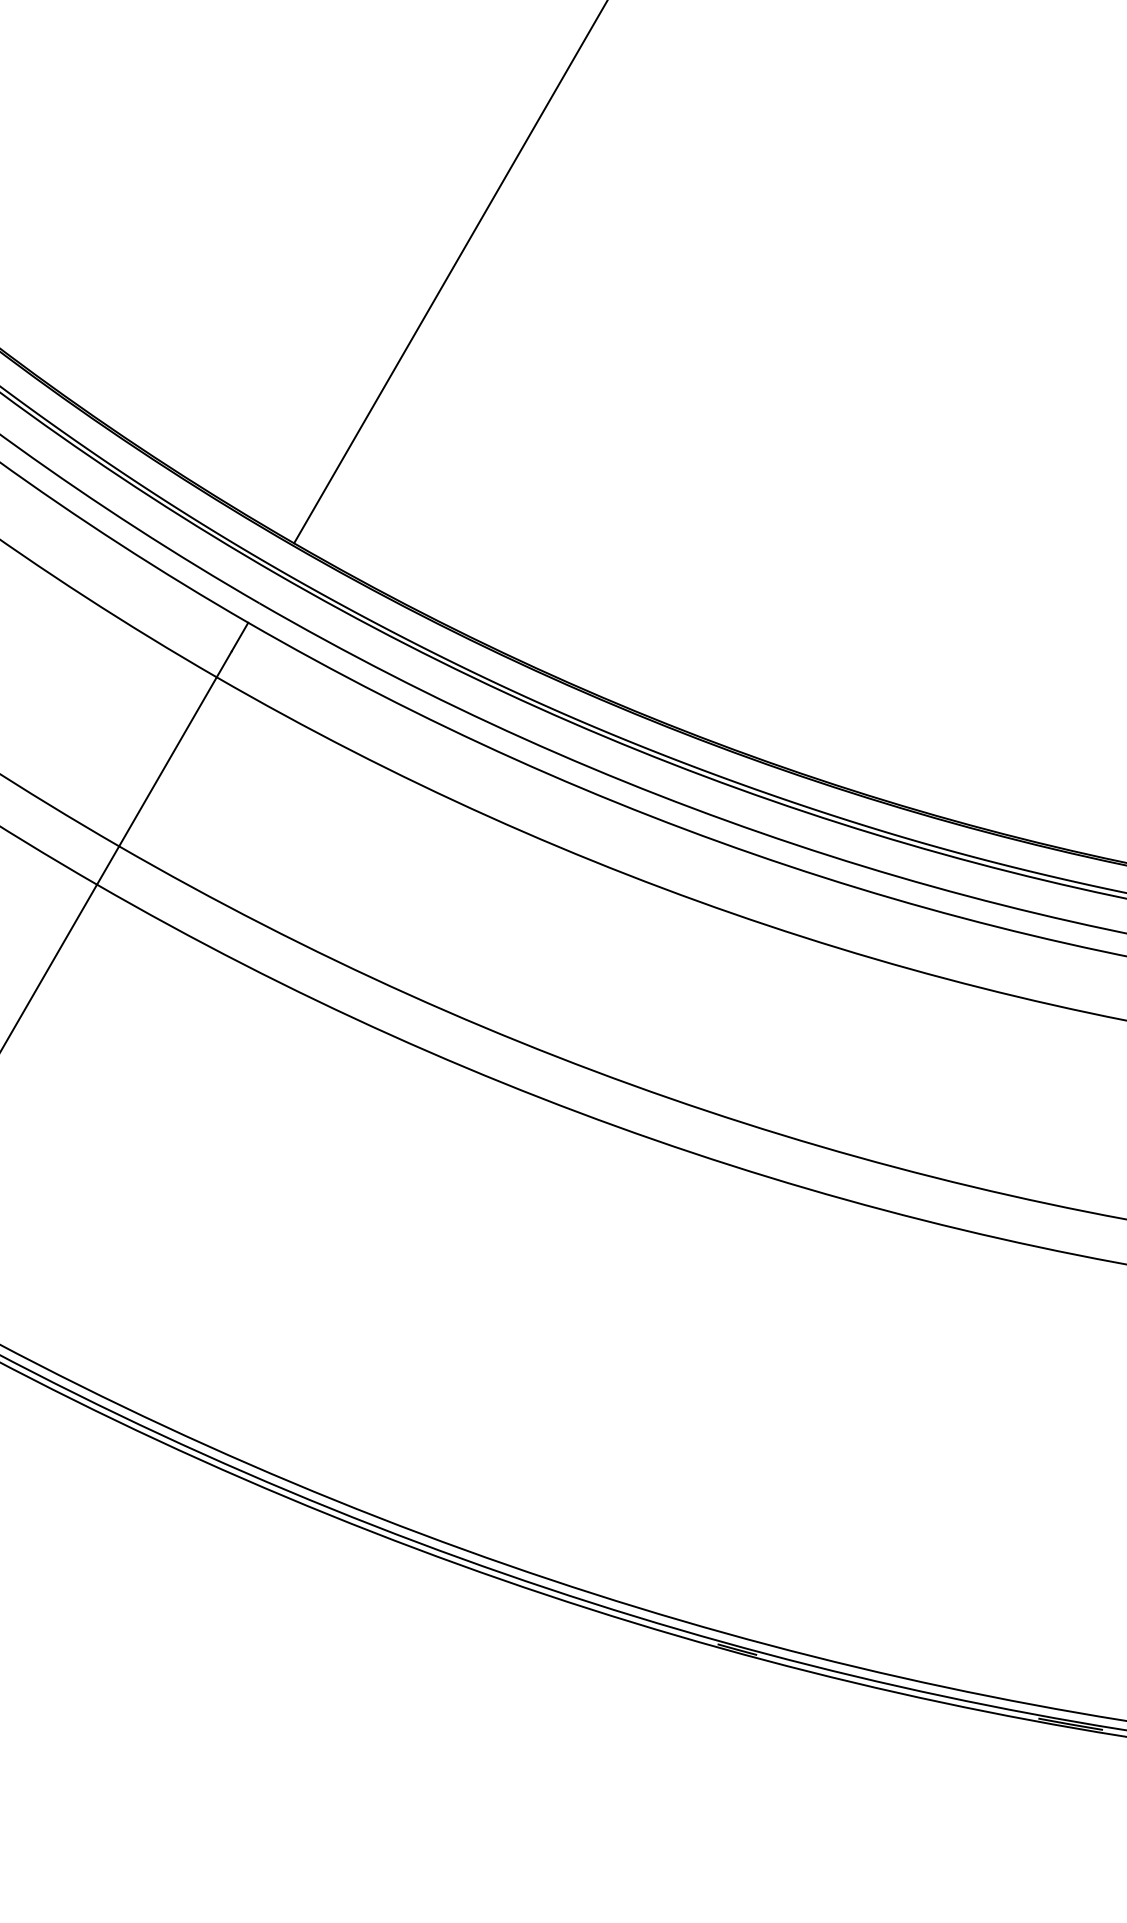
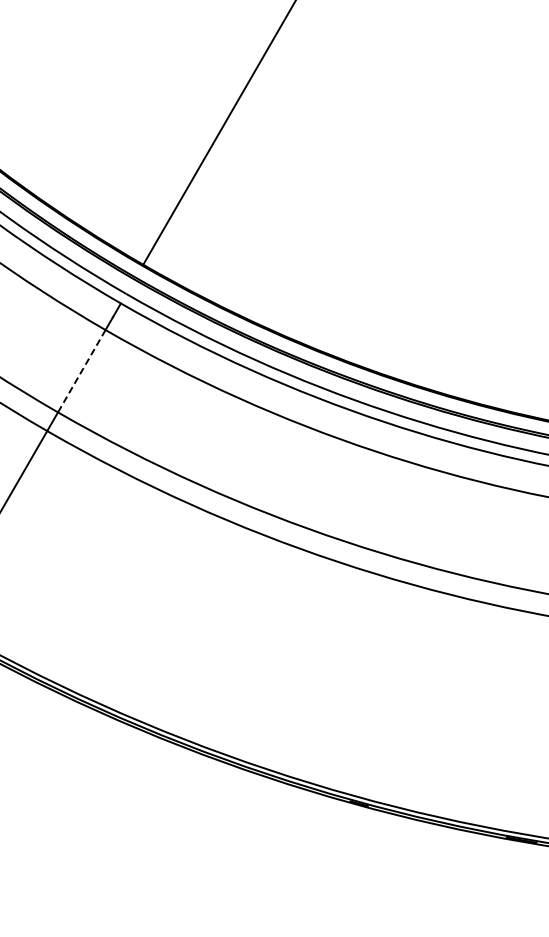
line: (167, 762) -> (81, 371), solid -> dashed

